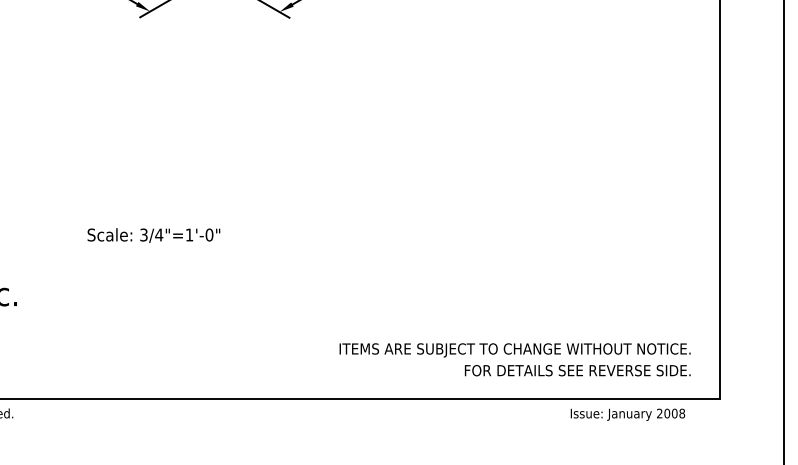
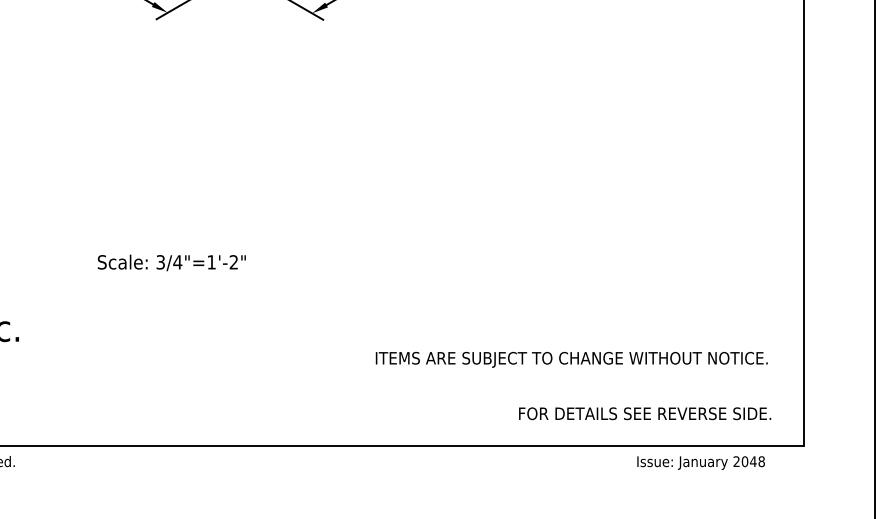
text: (209, 234) -> (233, 261), 3/4"=1'-0" -> 3/4"=1'-2"
text: (514, 350) -> (571, 359), moved
text: (674, 413) -> (753, 461), 2008 -> 2048

